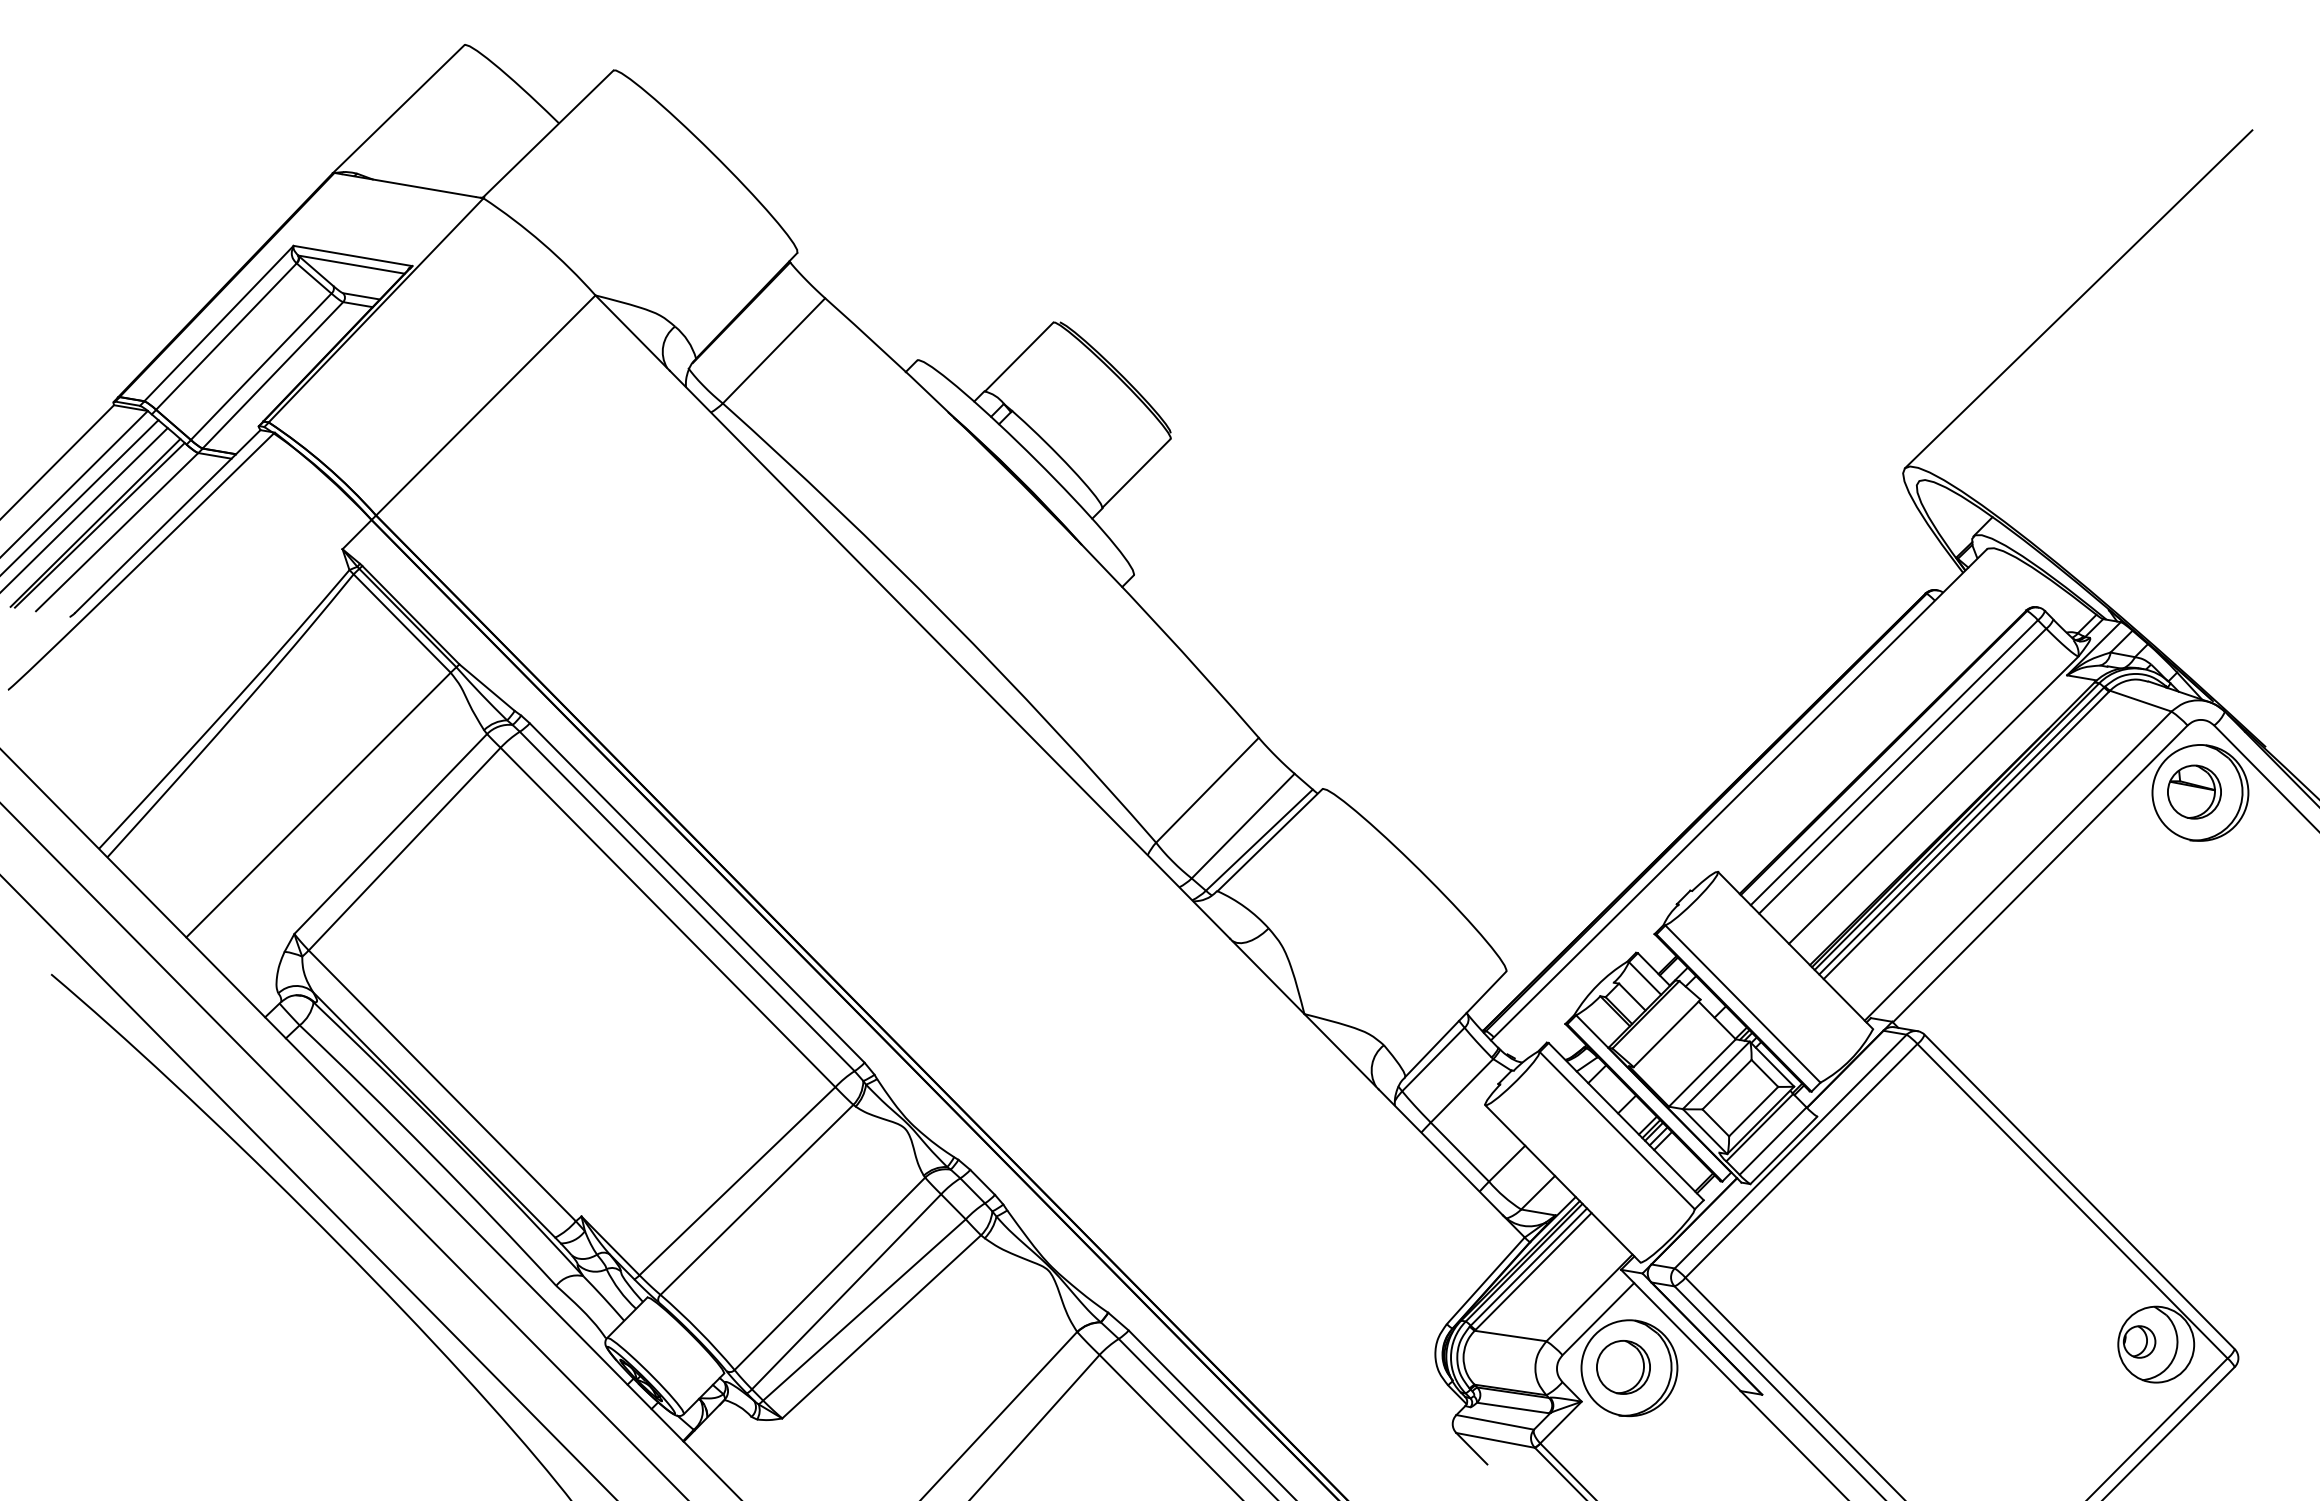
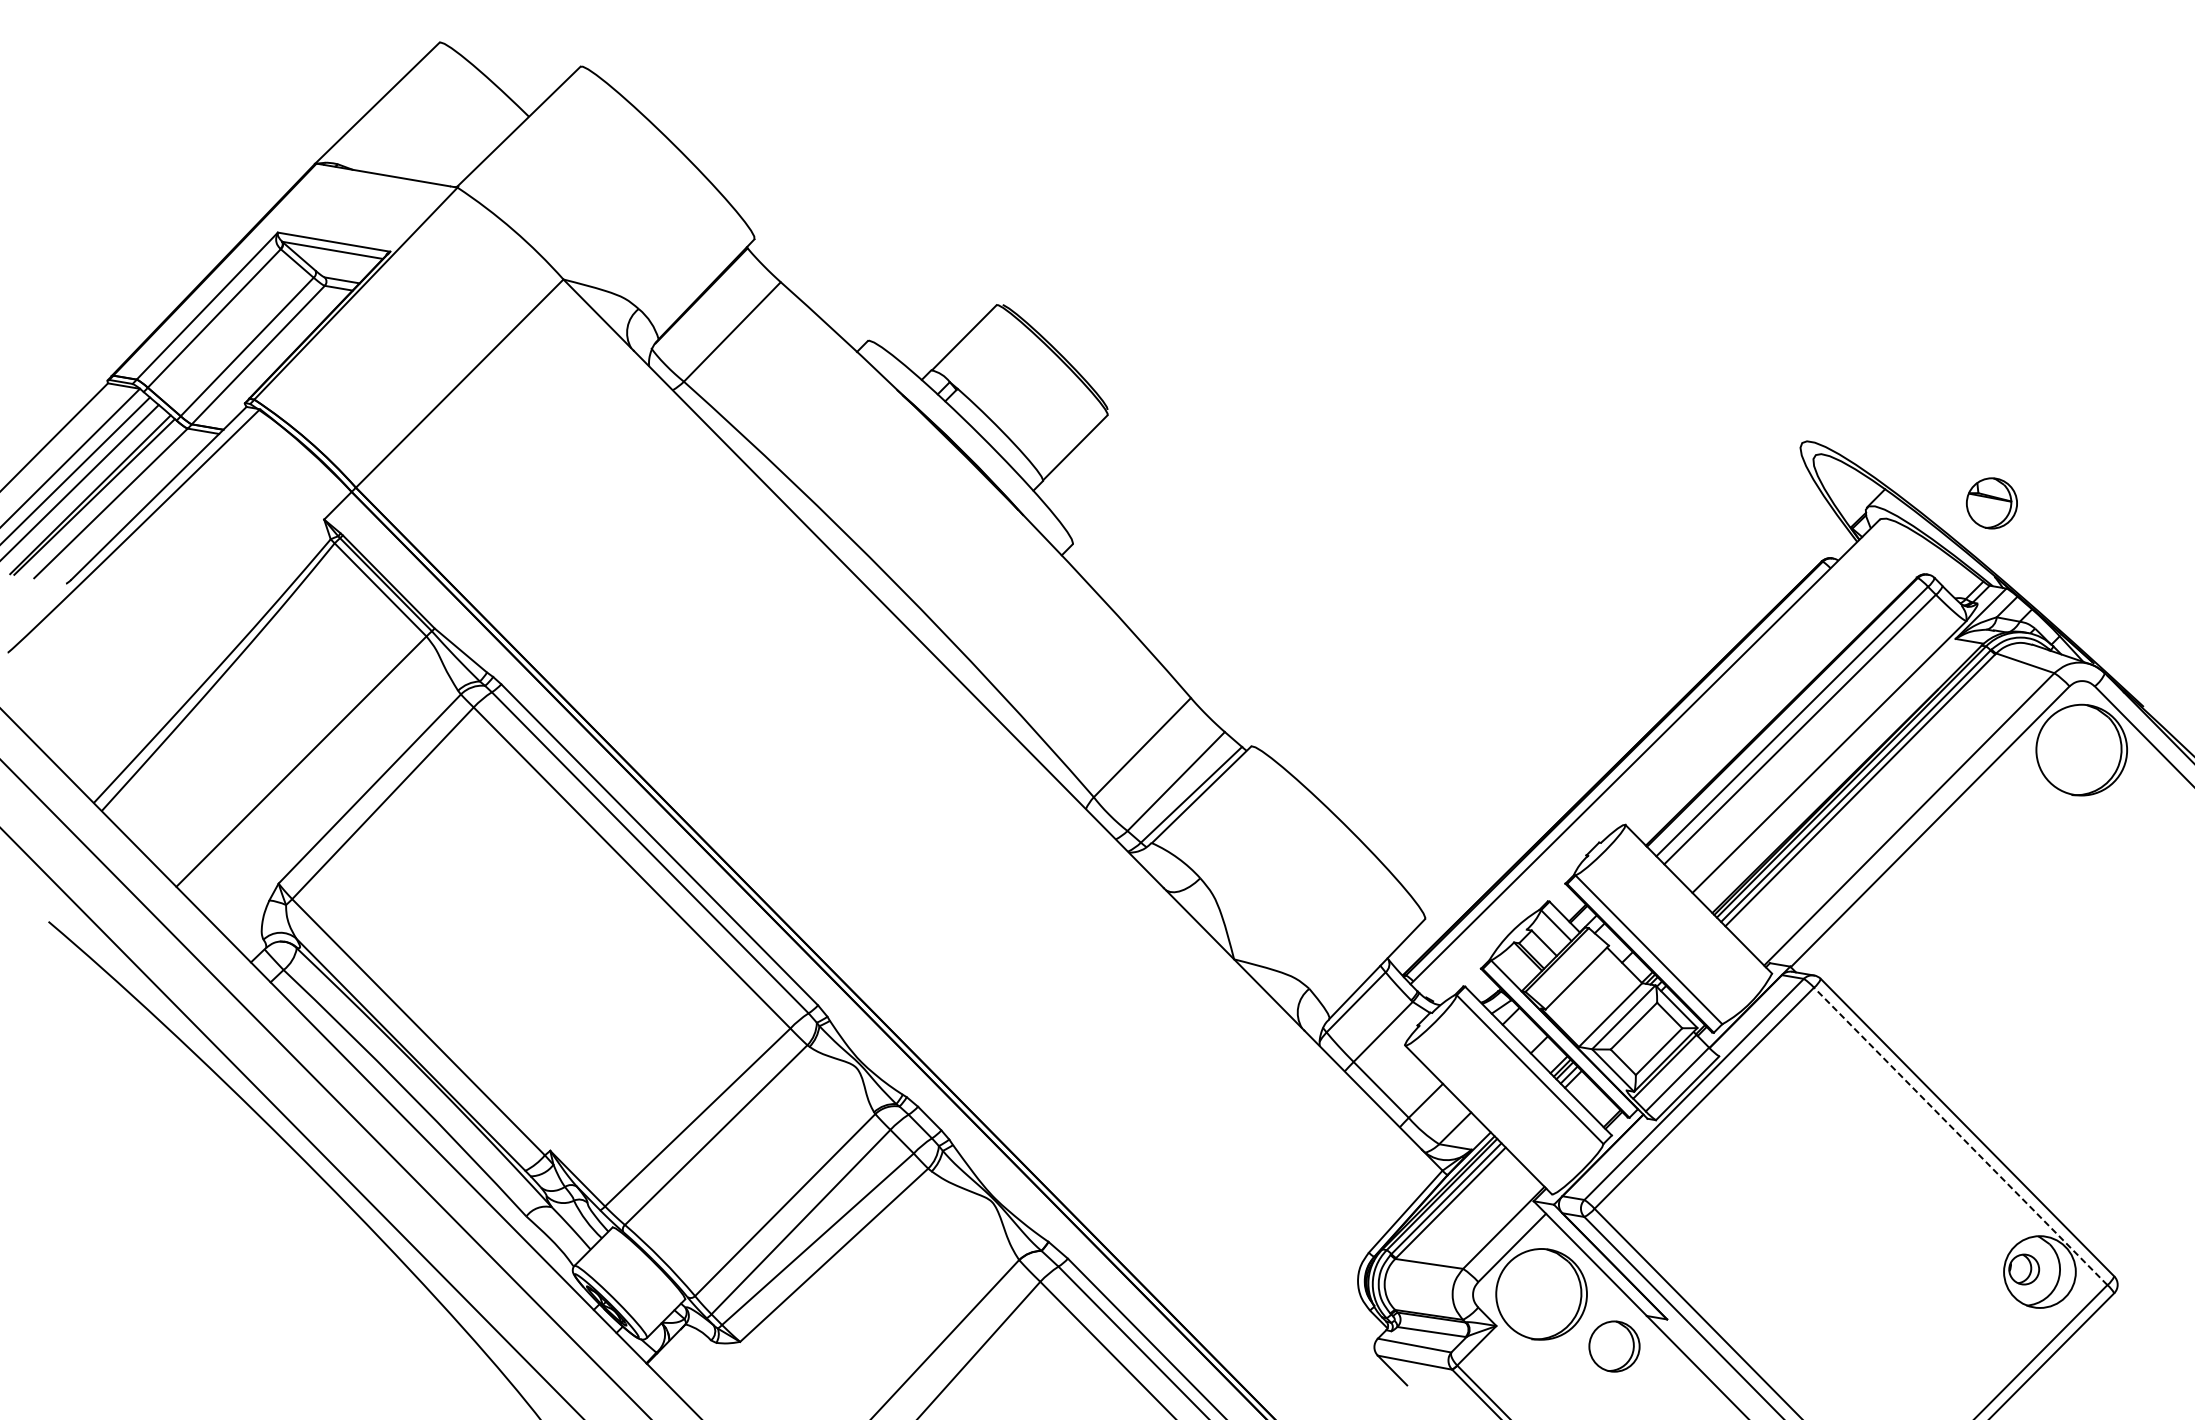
line: (2078, 299) -> (1966, 283), removed
part: (2194, 791) -> (1991, 502), moved
line: (2072, 1201) -> (1960, 1136), solid -> dashed
part: (1623, 1367) -> (1614, 1346), moved

